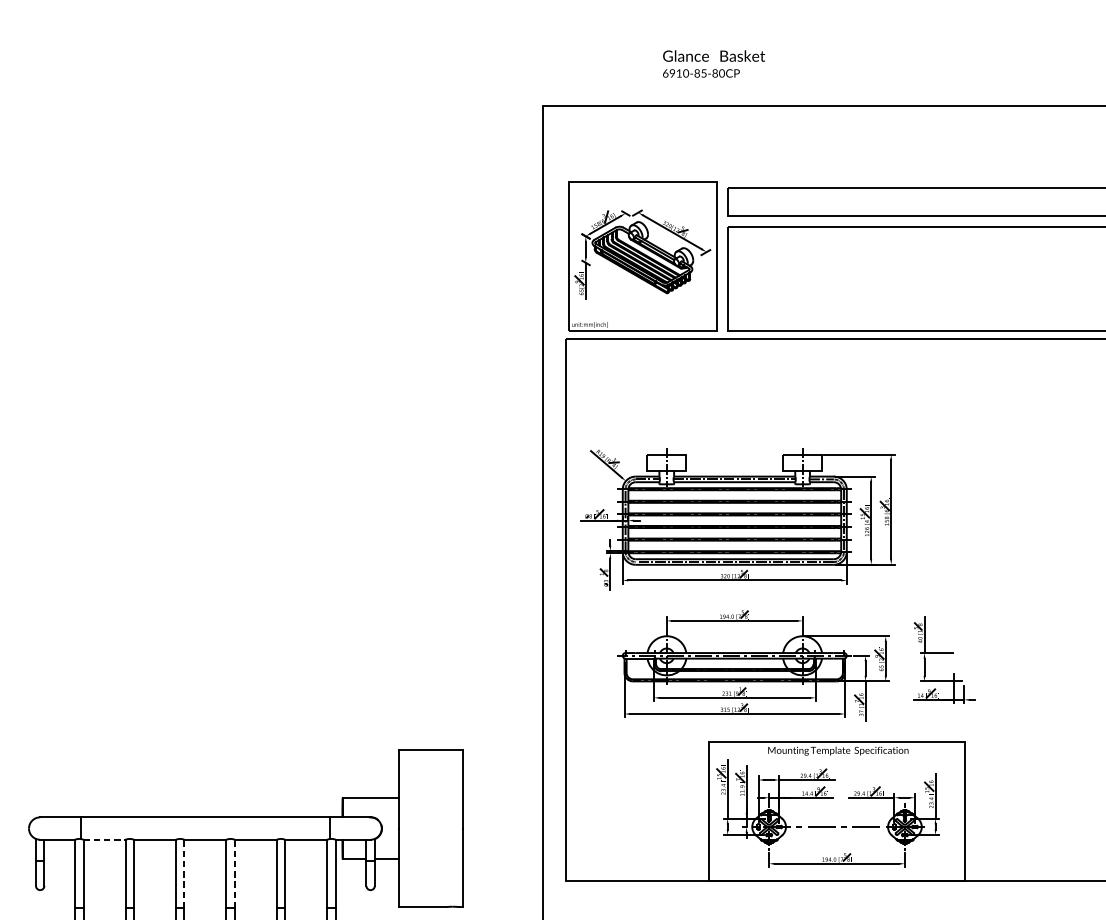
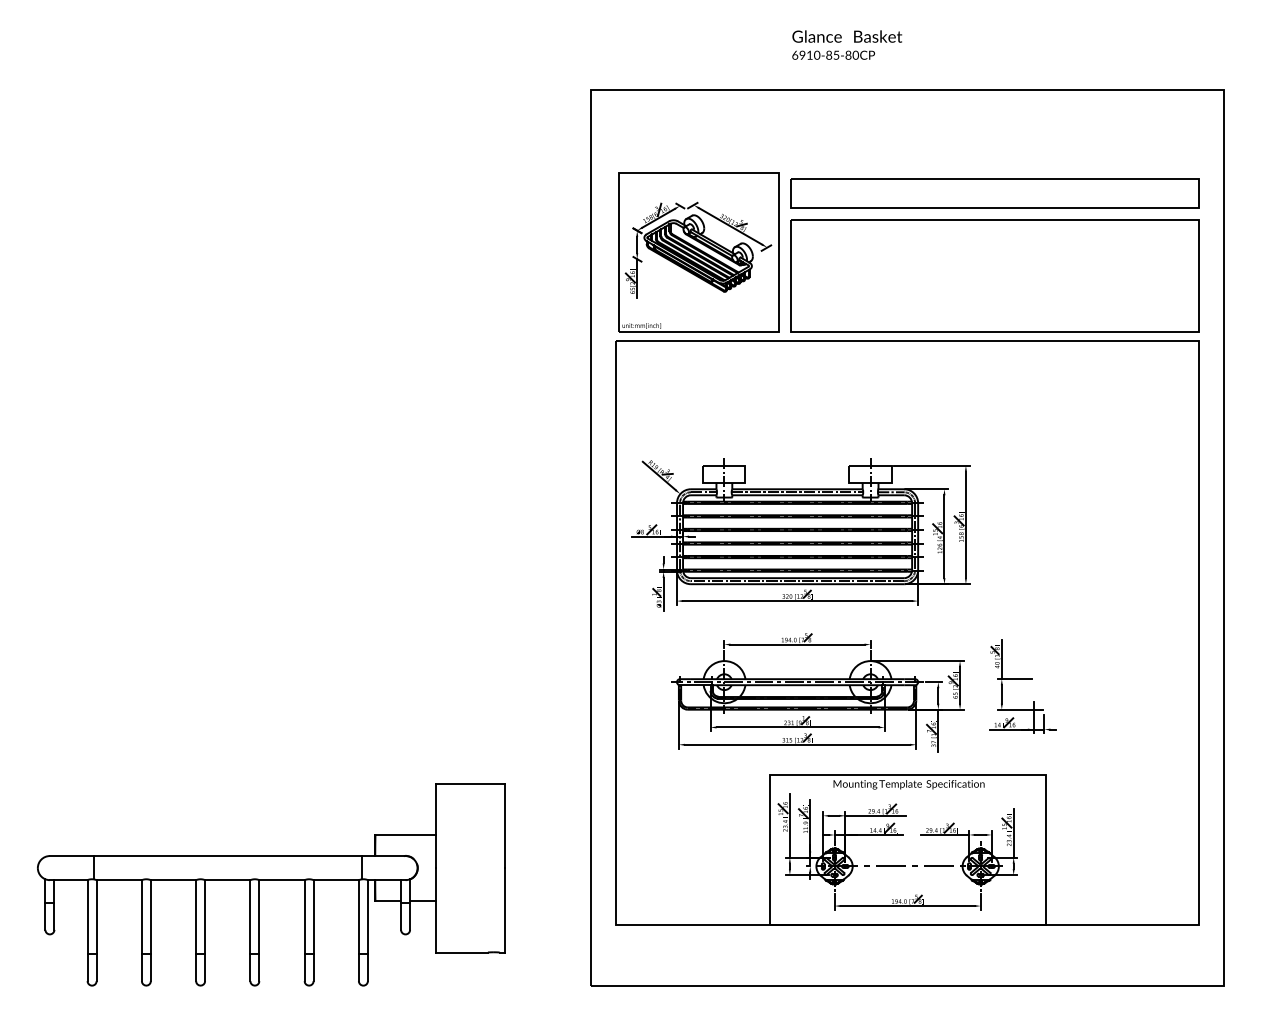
text: (714, 63) -> (847, 44), moved
line: (104, 840) -> (119, 880), dashed -> solid
line: (184, 874) -> (205, 917), dashed -> solid
line: (234, 874) -> (259, 917), dashed -> solid

